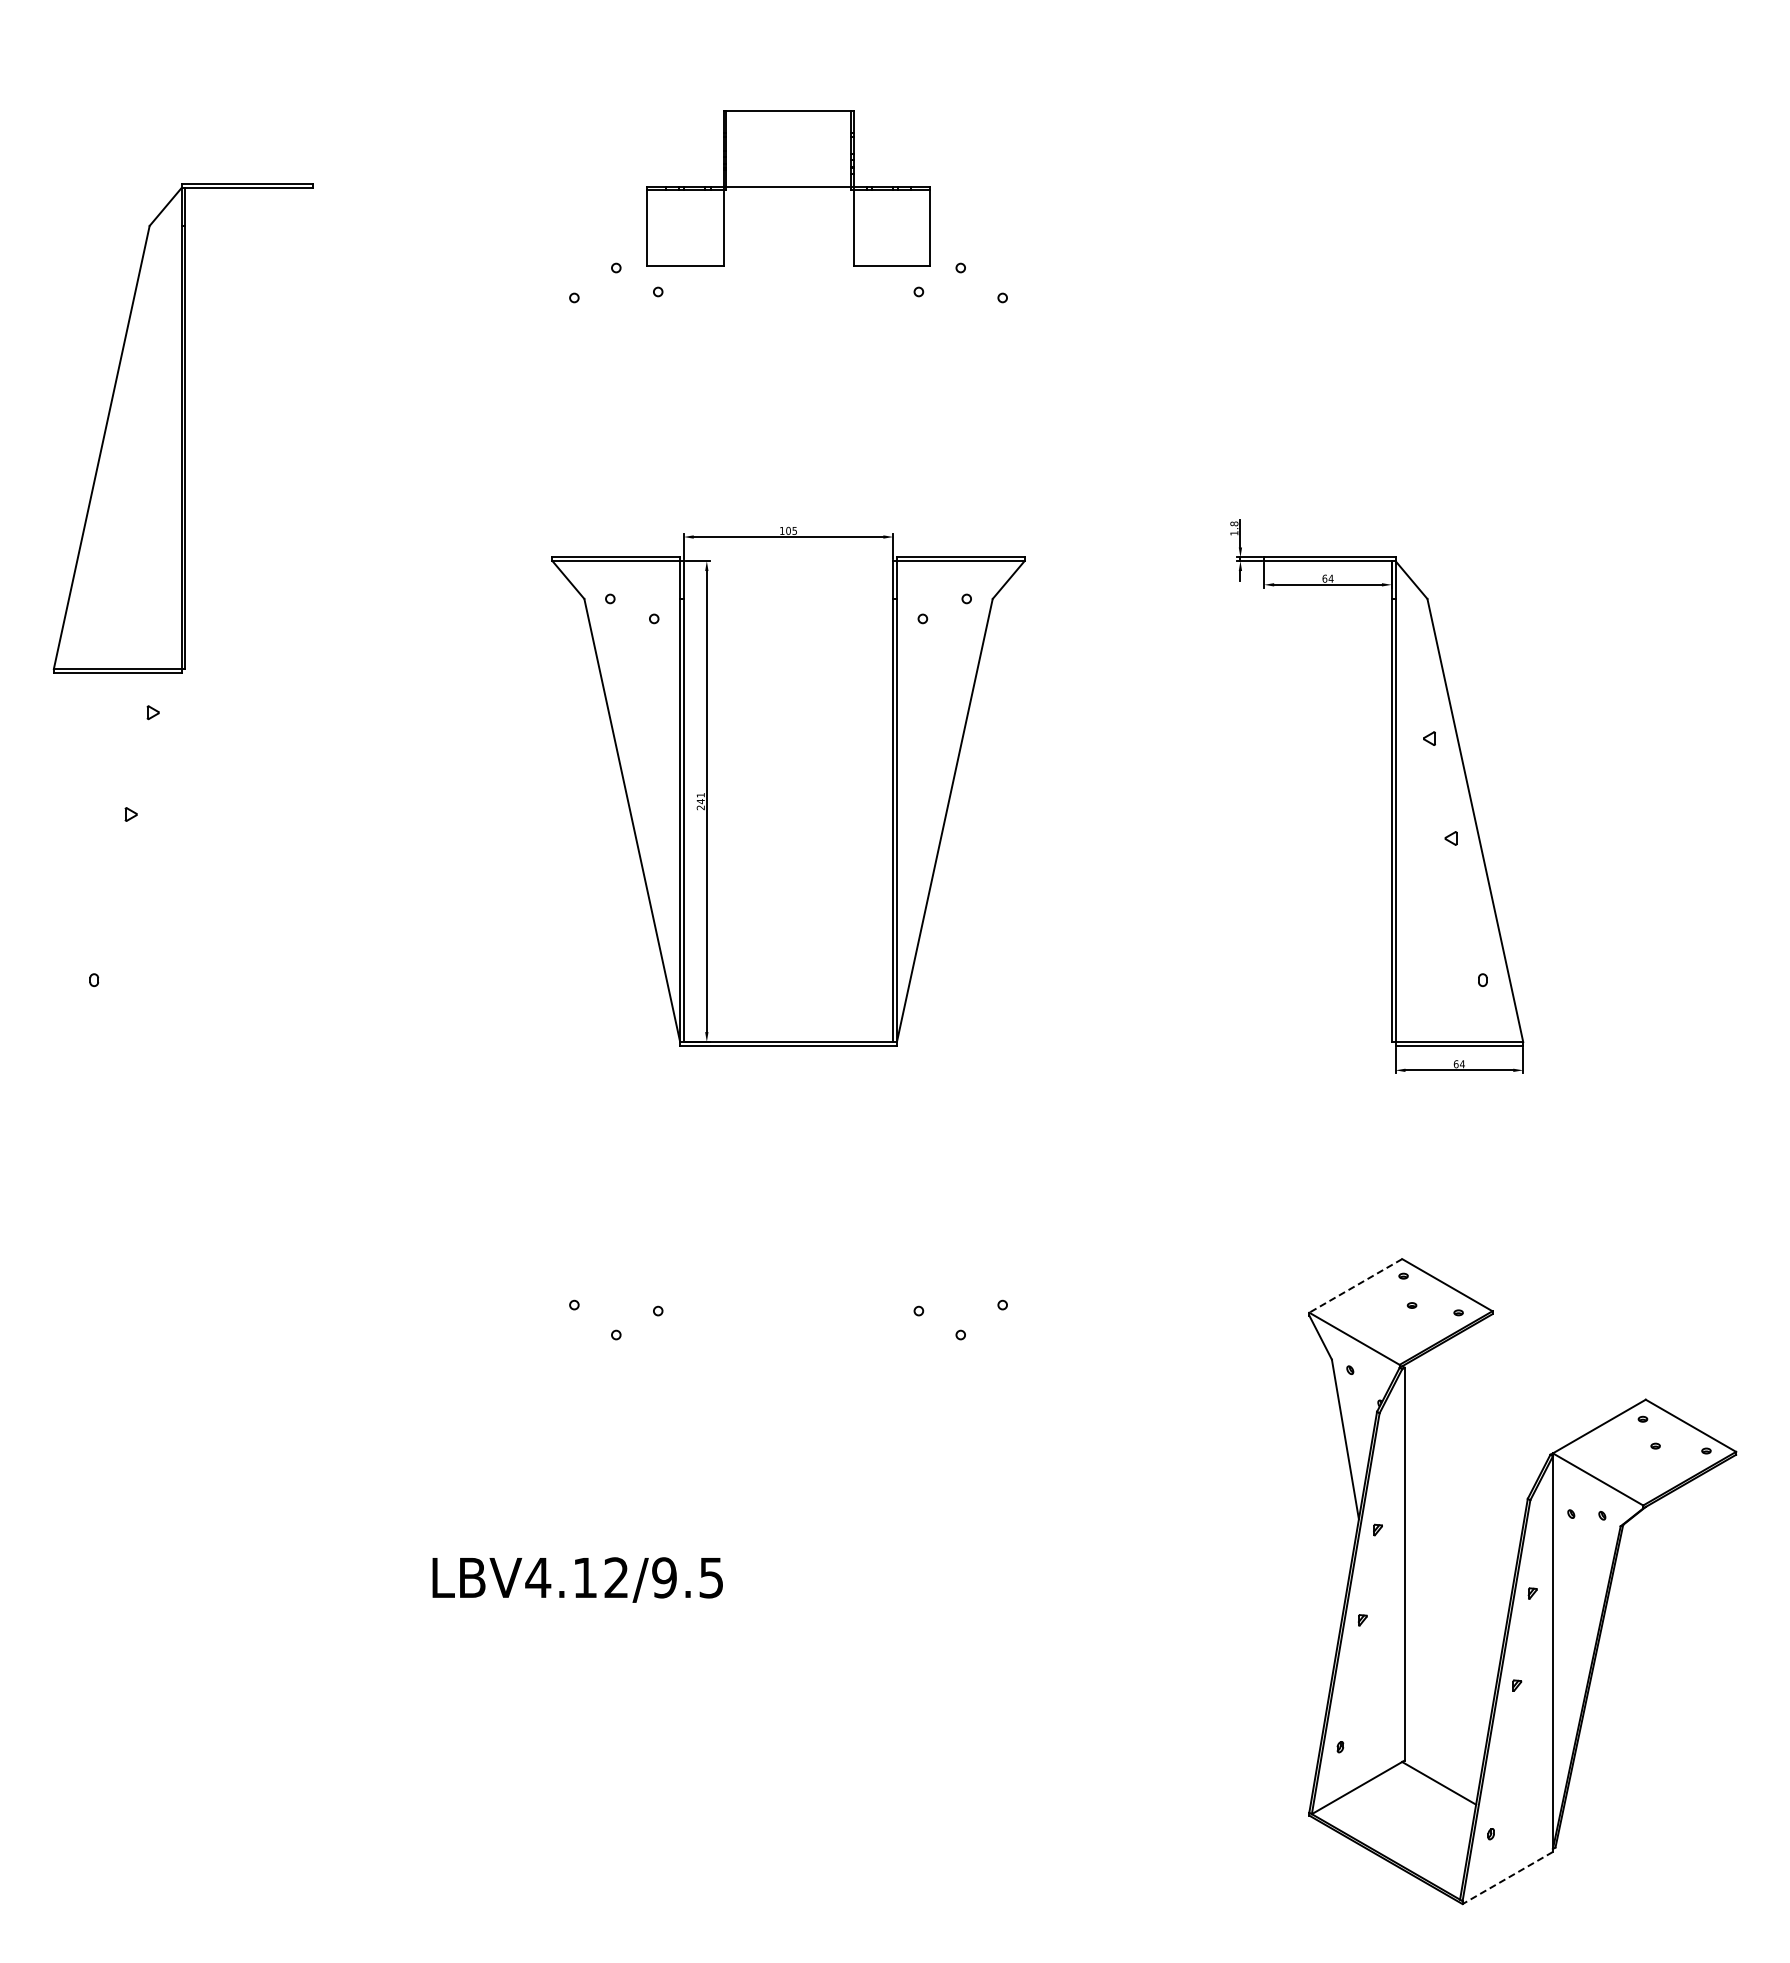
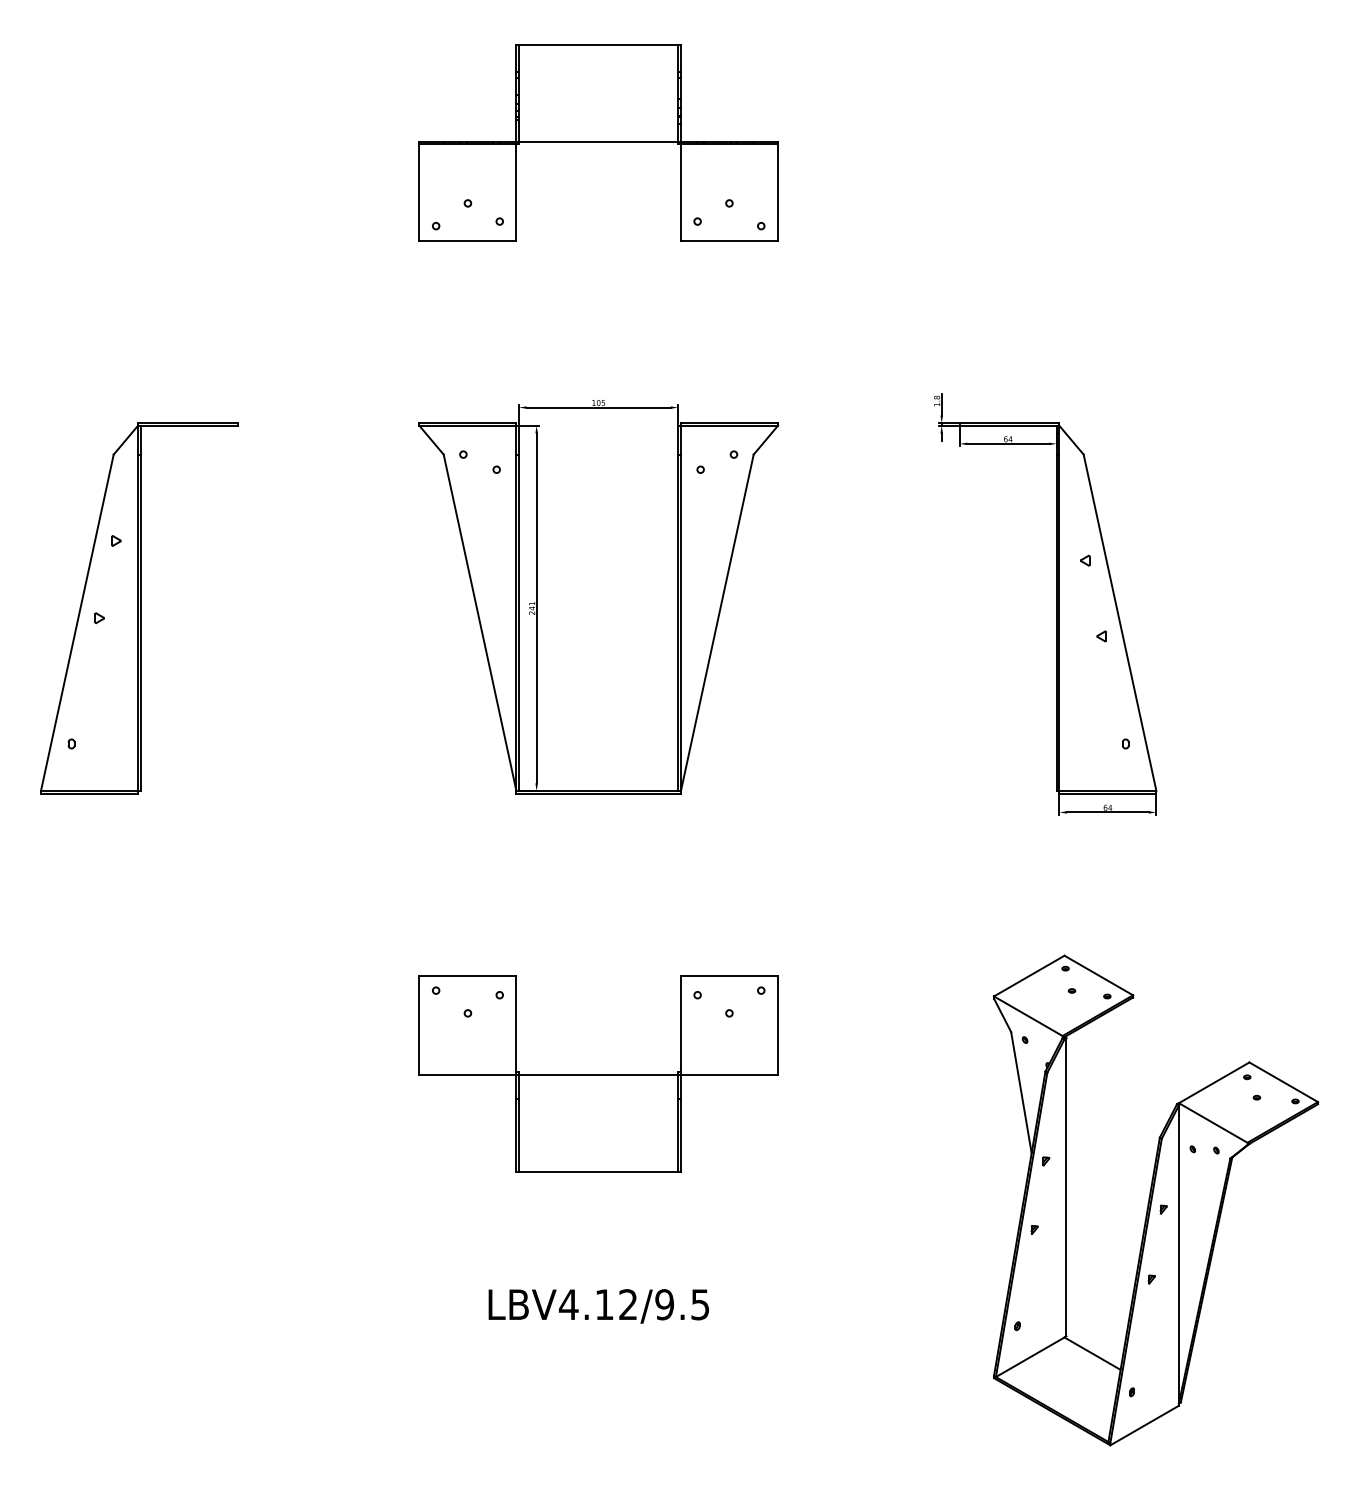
part: (788, 188) -> (598, 143), size x1.67
part: (182, 428) -> (138, 608), moved
line: (1355, 1285) -> (1029, 975), dashed -> solid
part: (788, 1414) -> (598, 1073), added
text: (577, 1579) -> (598, 1305), moved
line: (1507, 1878) -> (1144, 1425), dashed -> solid

